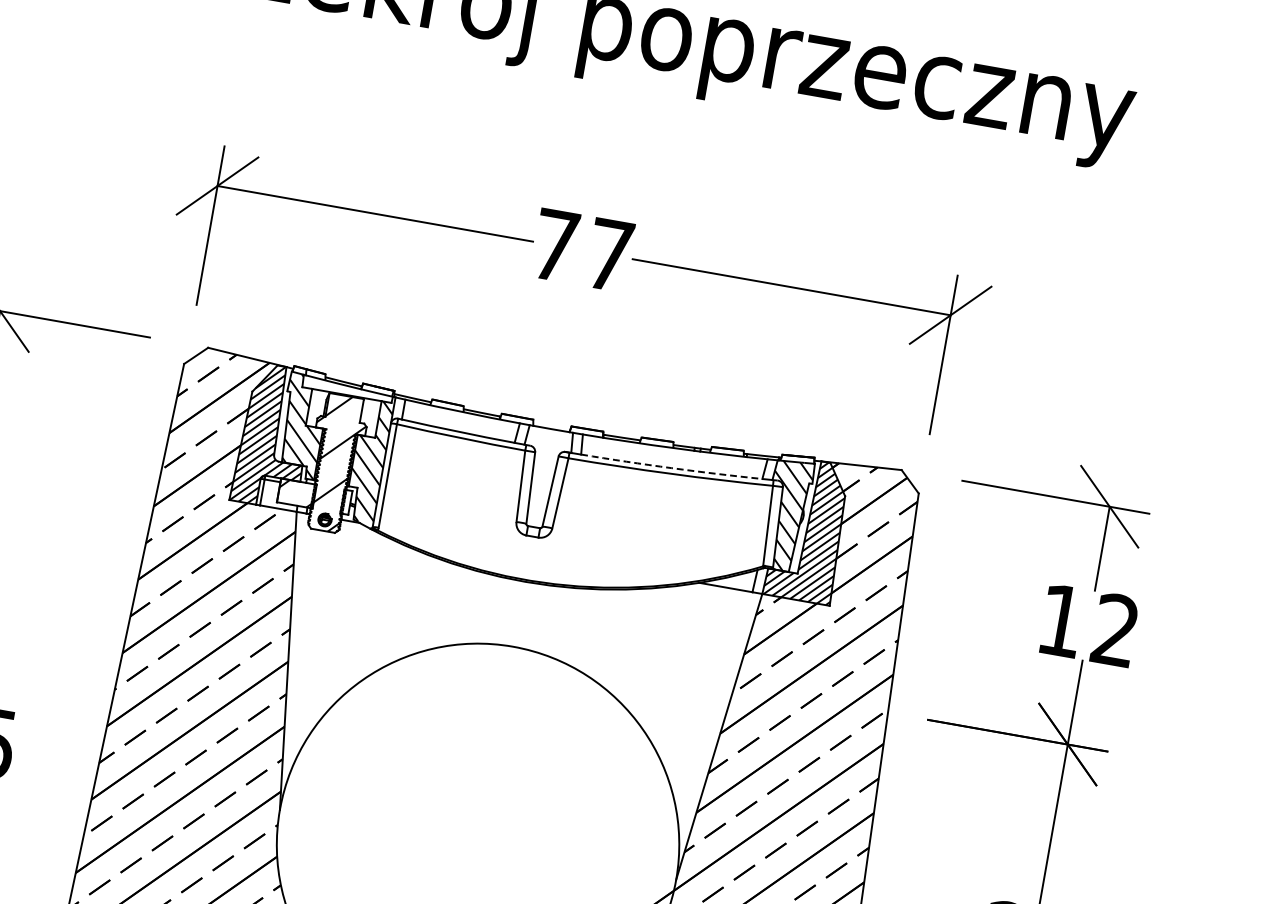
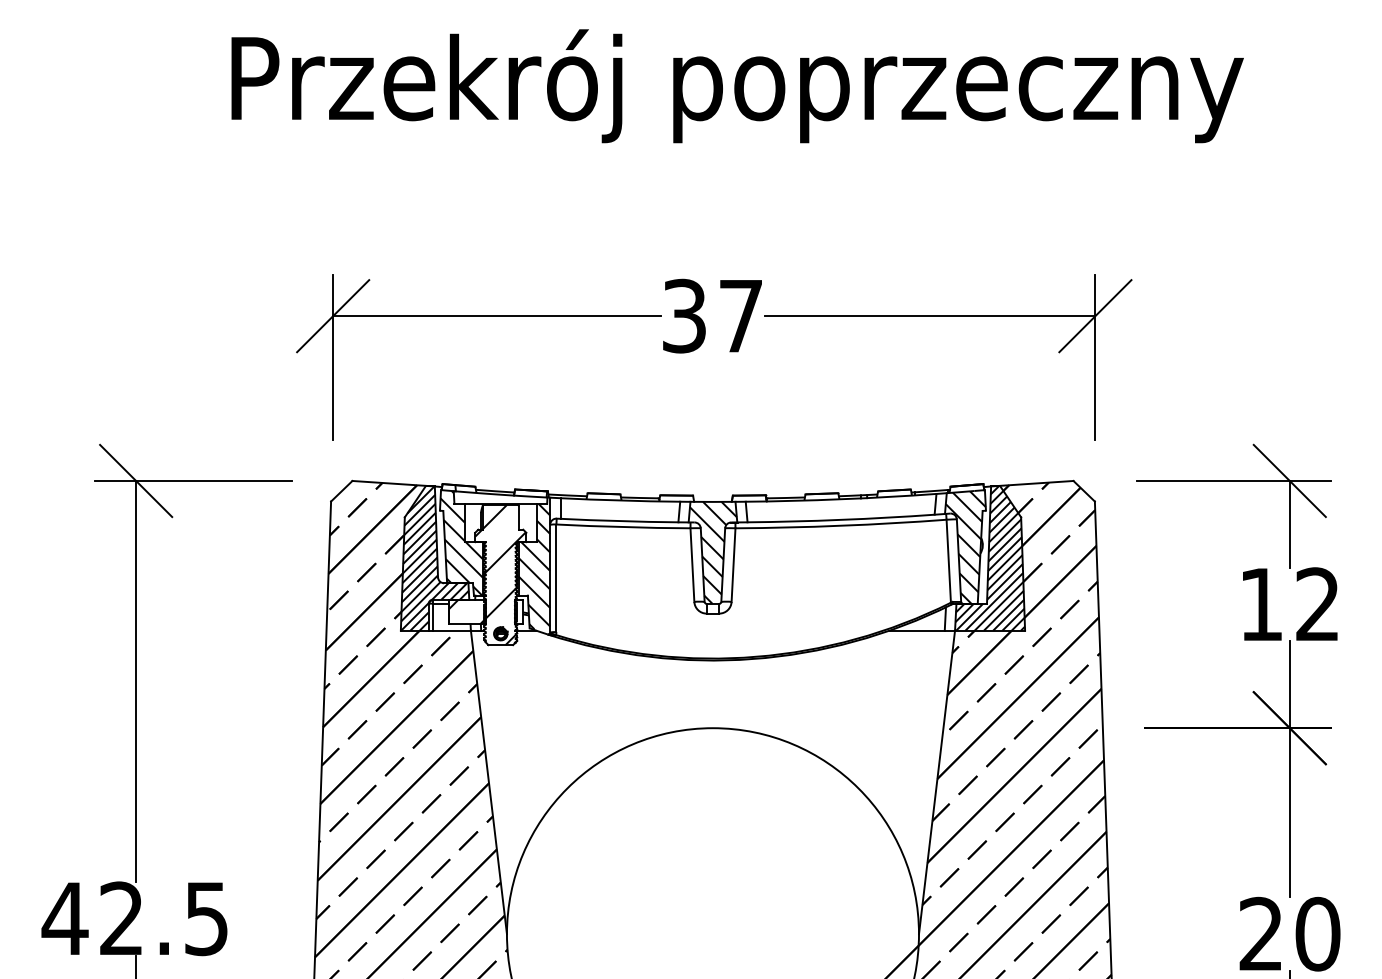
text: (555, 244) -> (684, 315), 77 -> 37
arc: (672, 467) -> (841, 519), dashed -> solid
hatch: (542, 477) -> (712, 552), added

